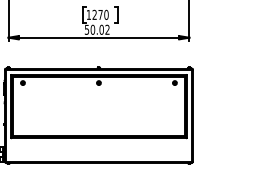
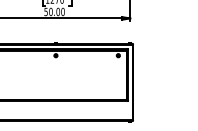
text: (107, 29) -> (62, 11), 50.02 -> 50.00

